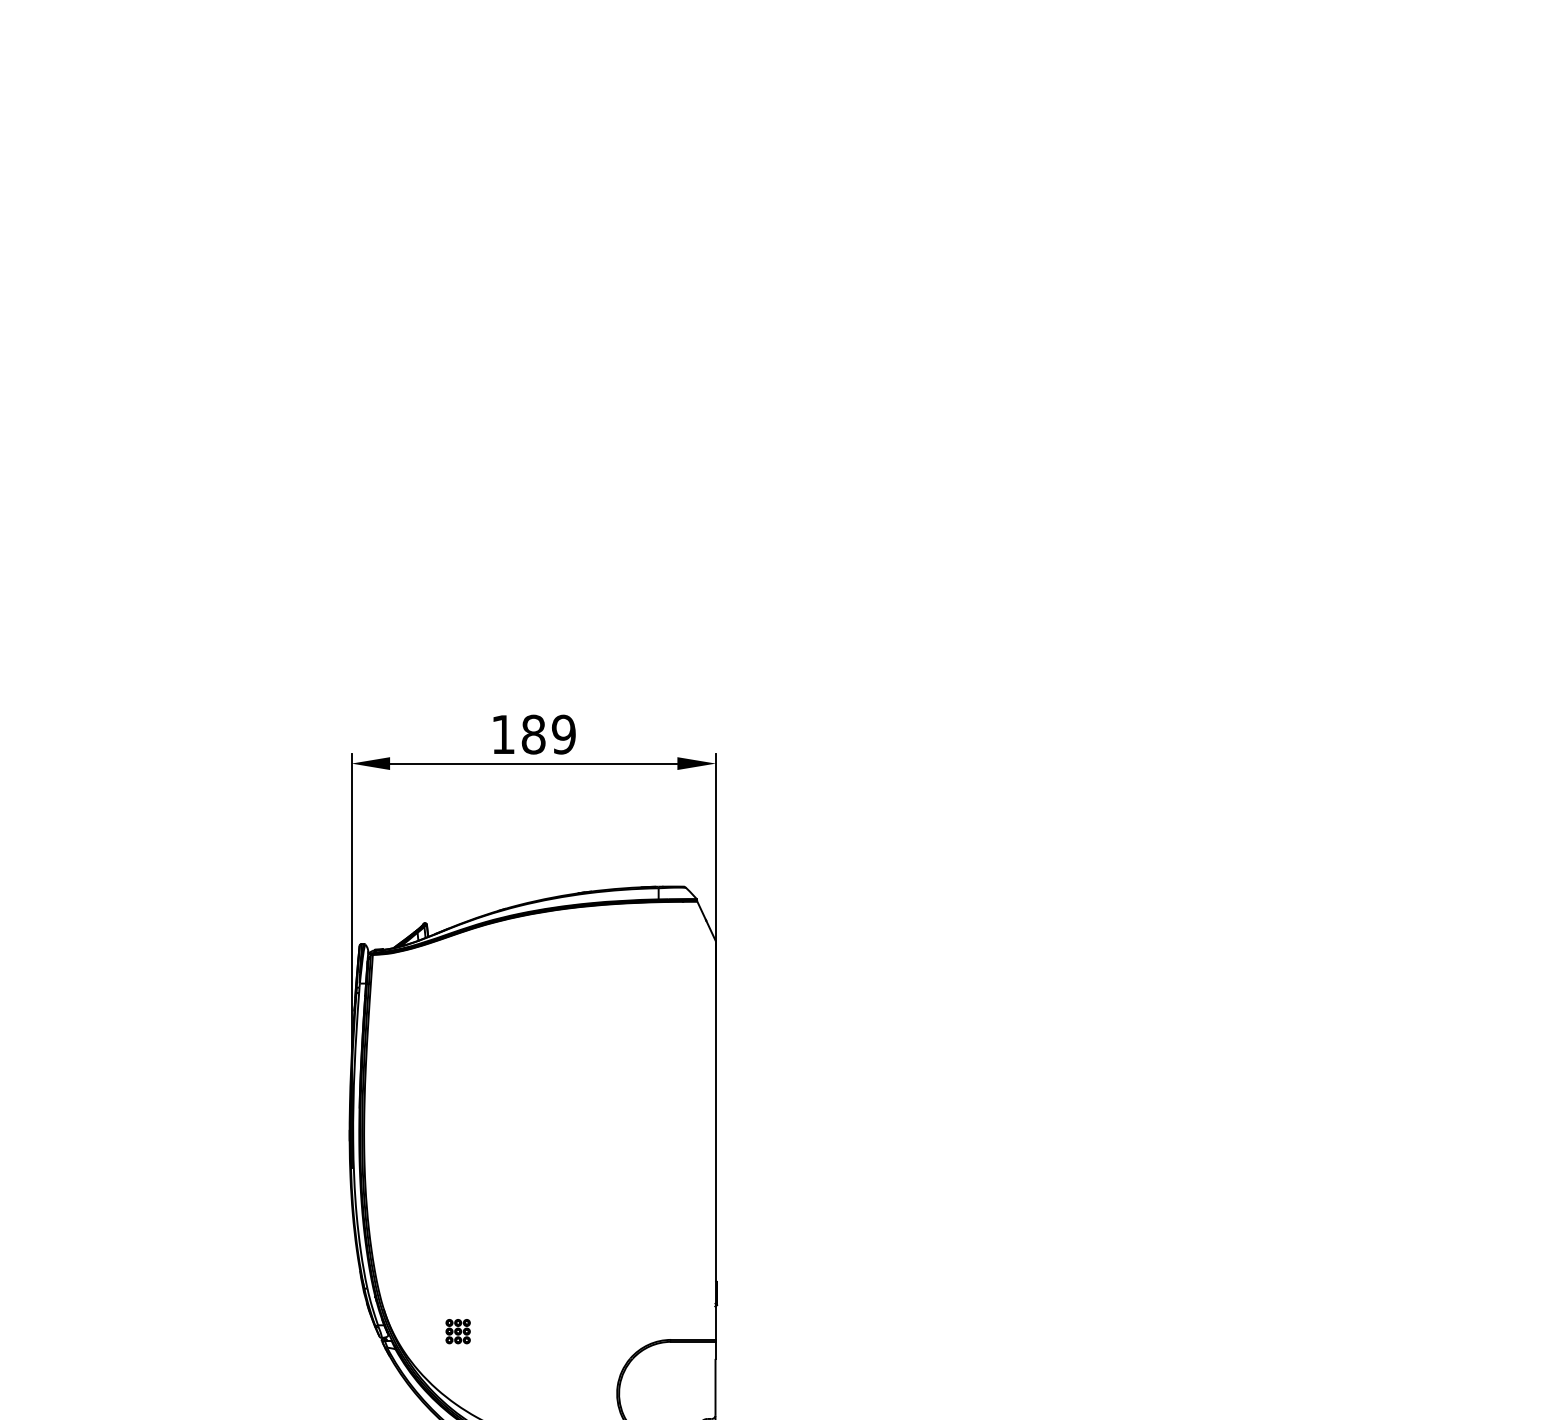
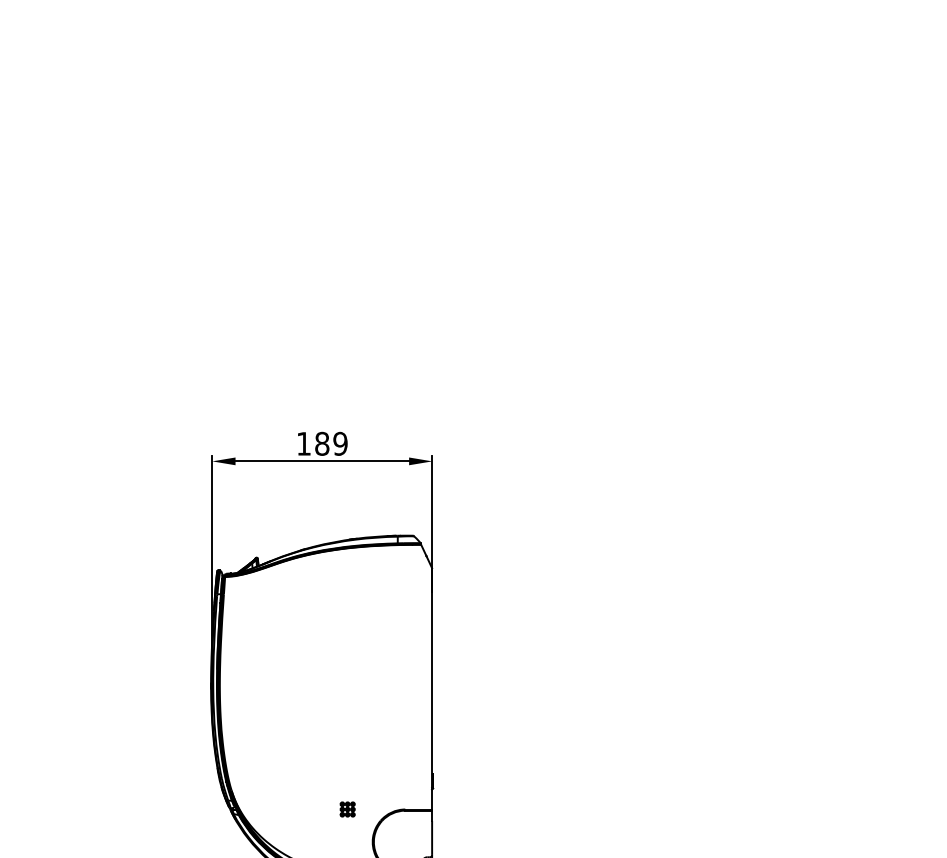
part: (457, 1331) -> (347, 809), moved

